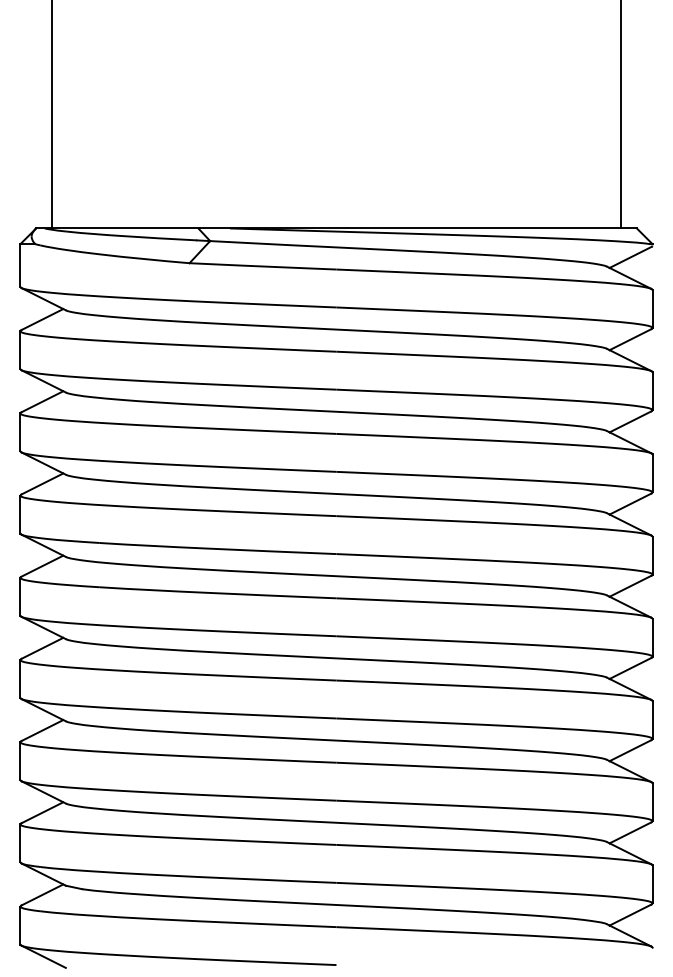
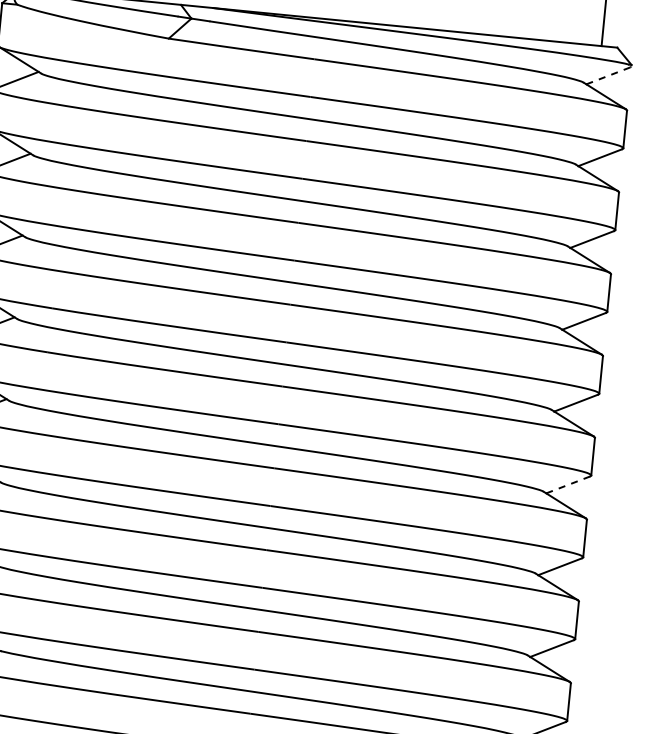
line: (631, 257) -> (609, 76), solid -> dashed
line: (631, 668) -> (569, 485), solid -> dashed

